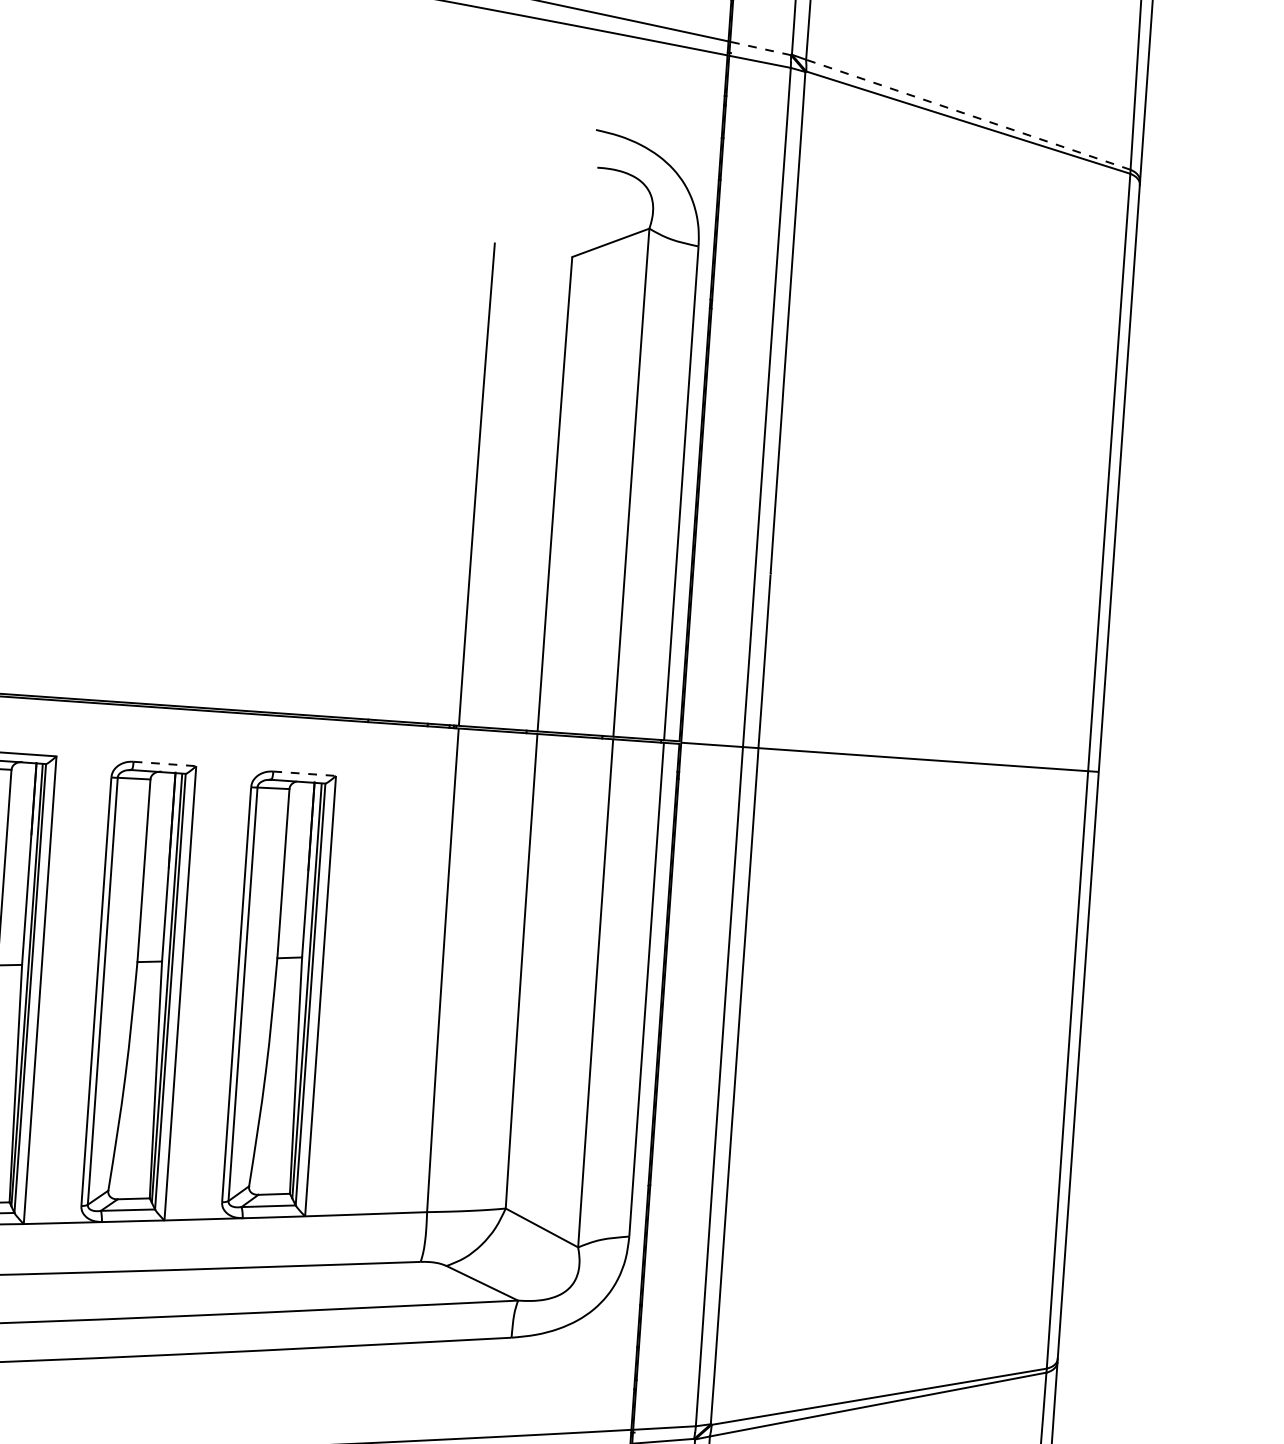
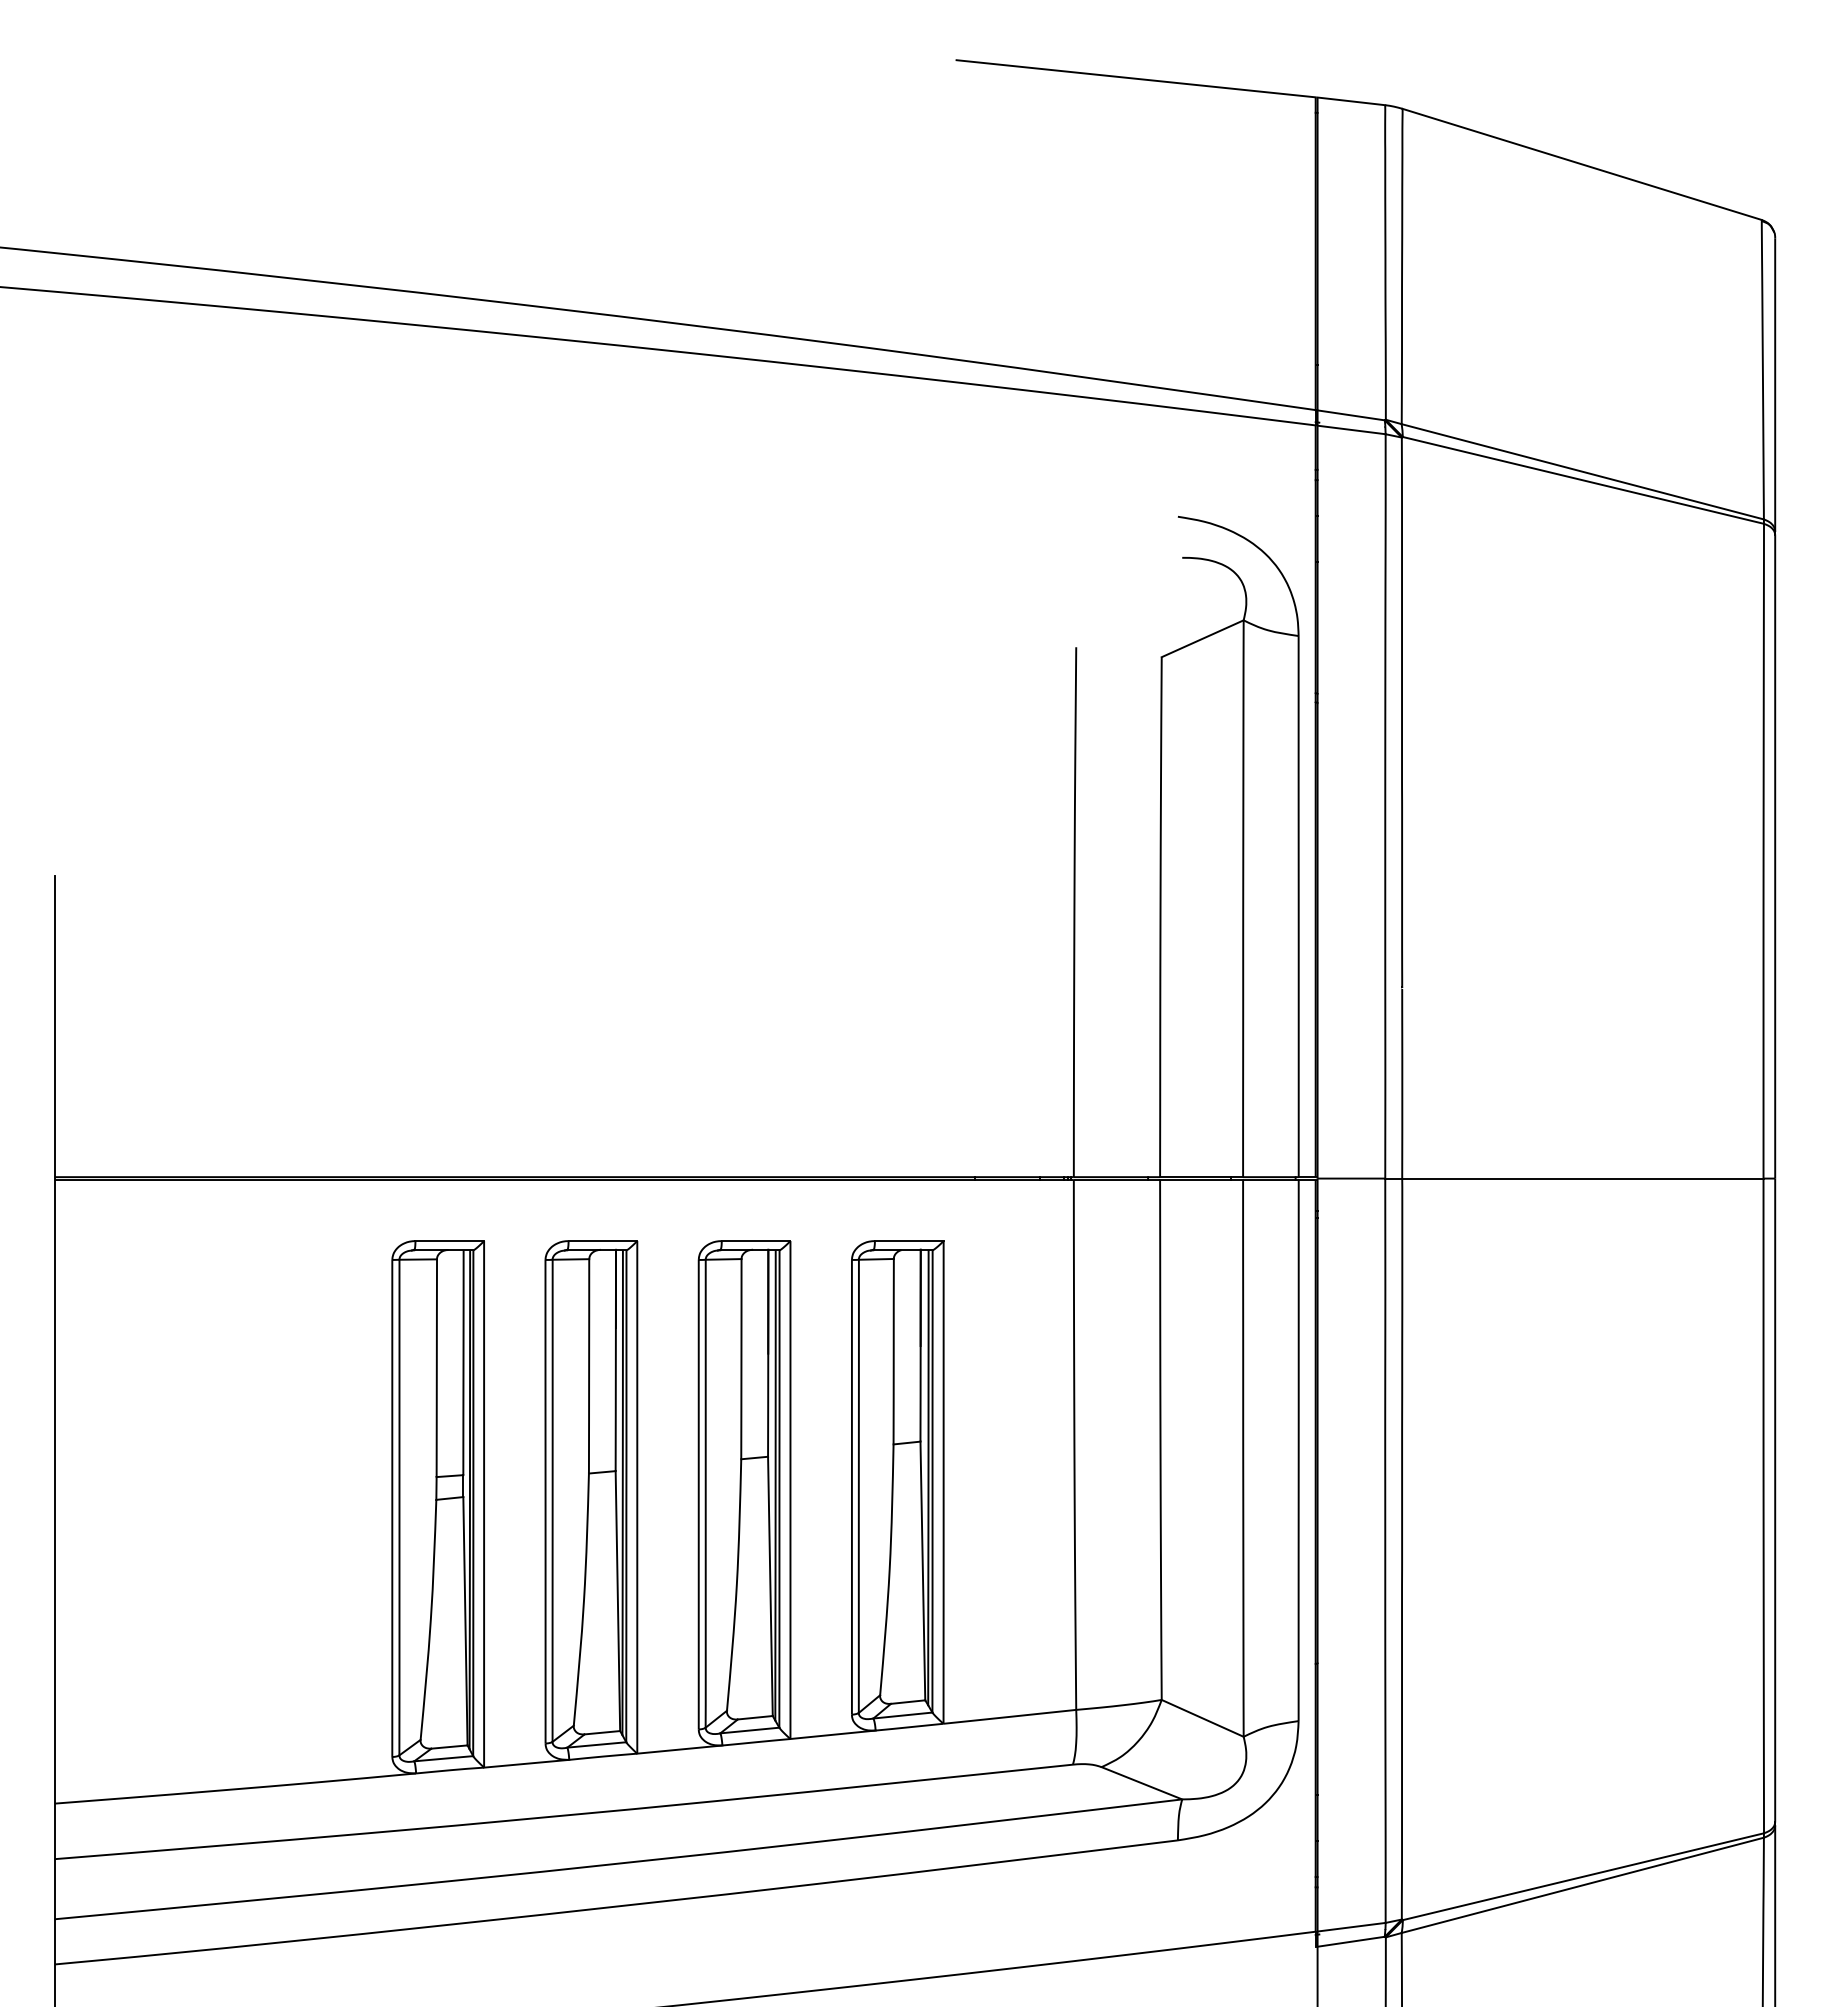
line: (760, 48) -> (1351, 415), dashed -> solid
line: (968, 114) -> (1582, 471), dashed -> solid
line: (165, 764) -> (756, 1241), dashed -> solid
line: (304, 774) -> (909, 1241), dashed -> solid

